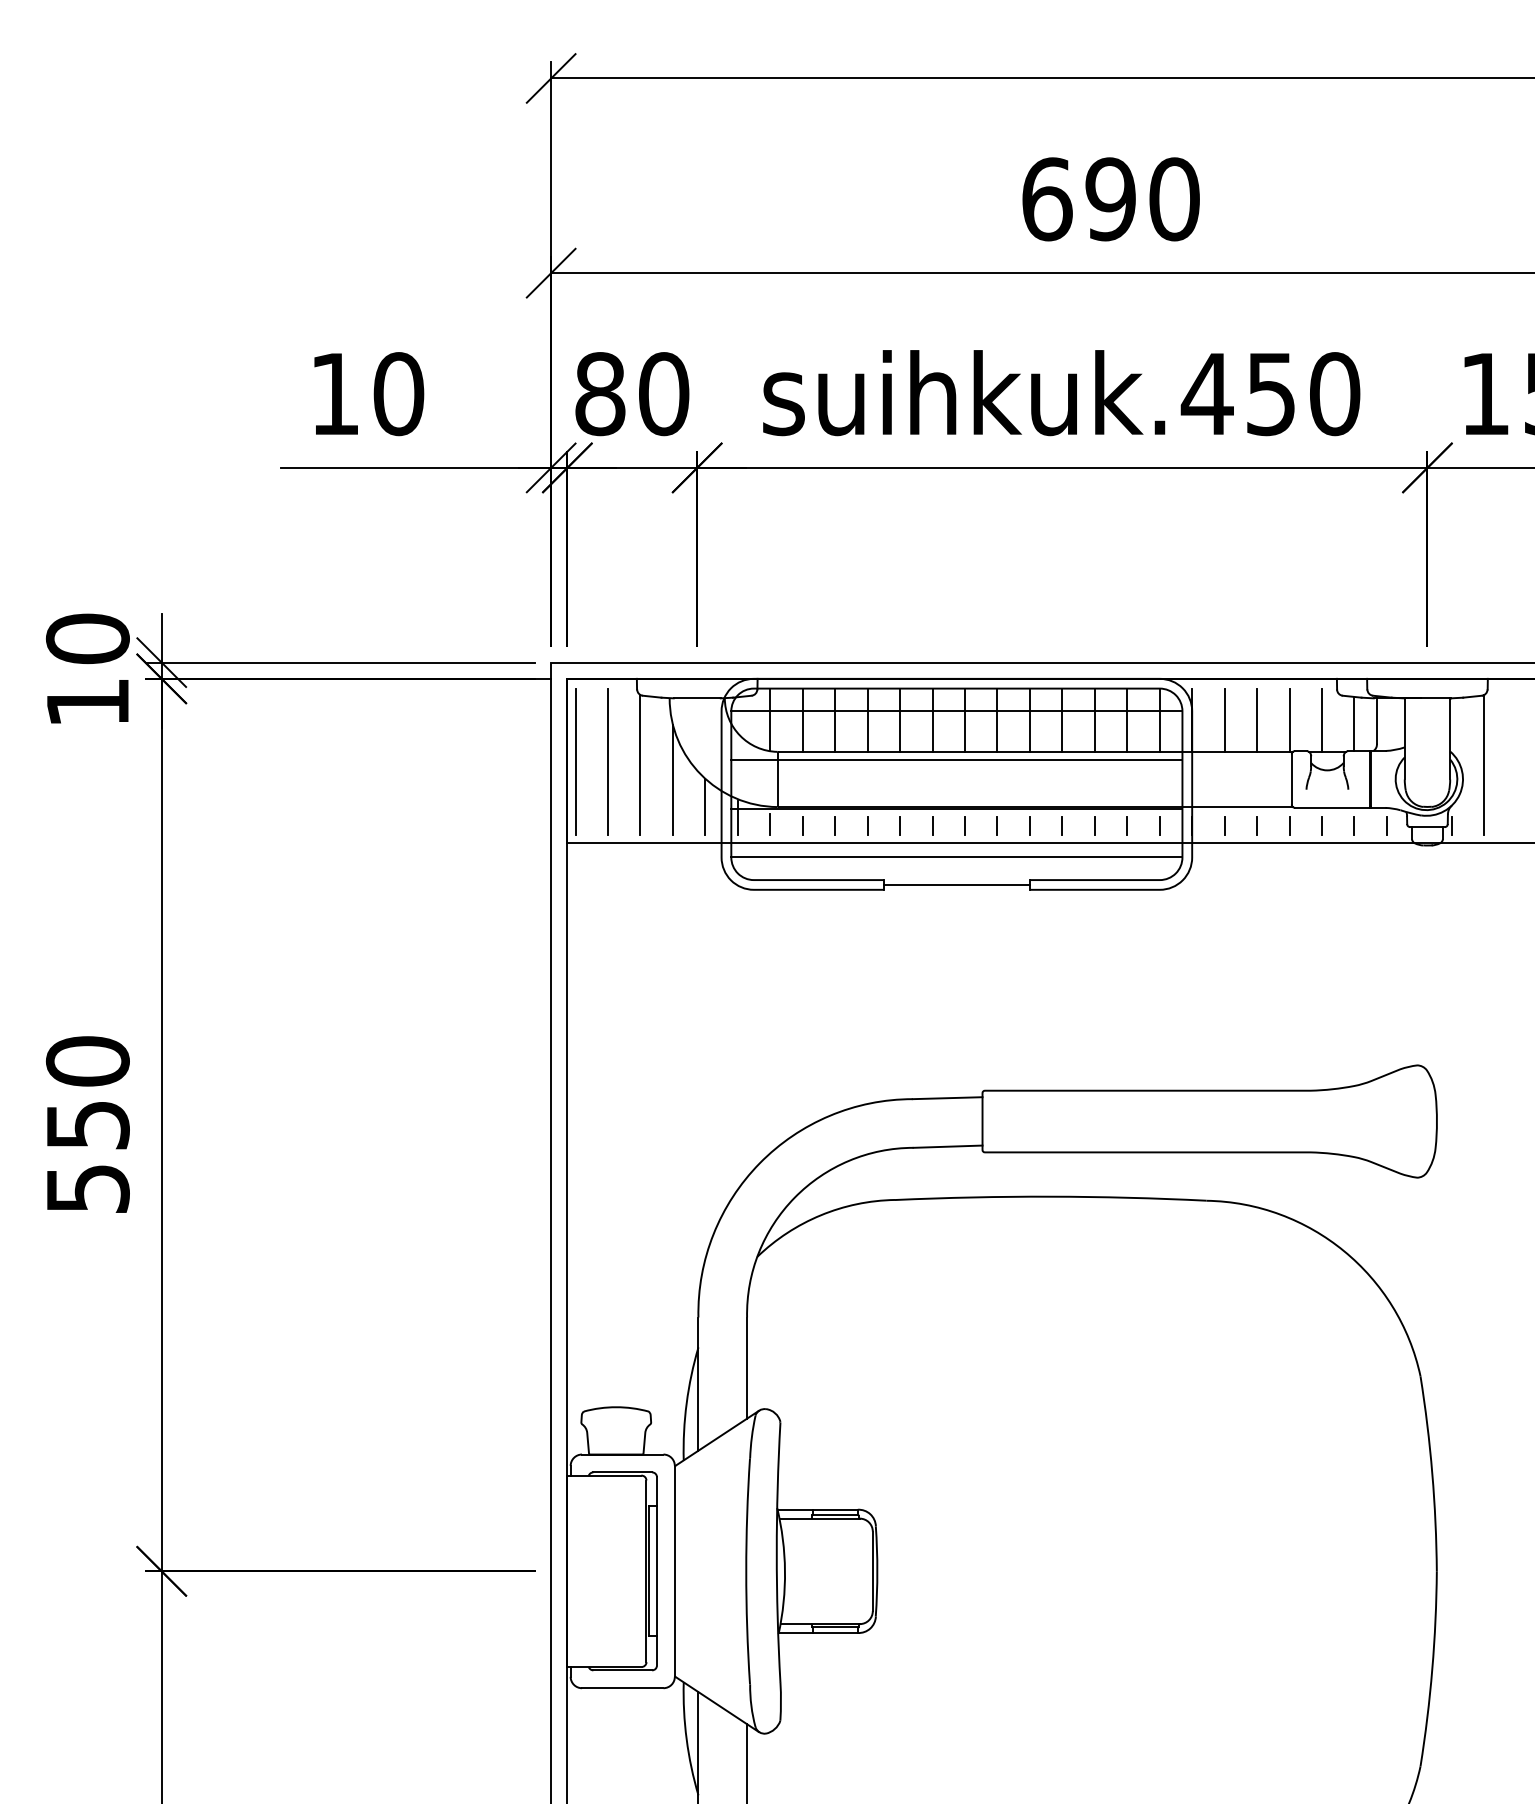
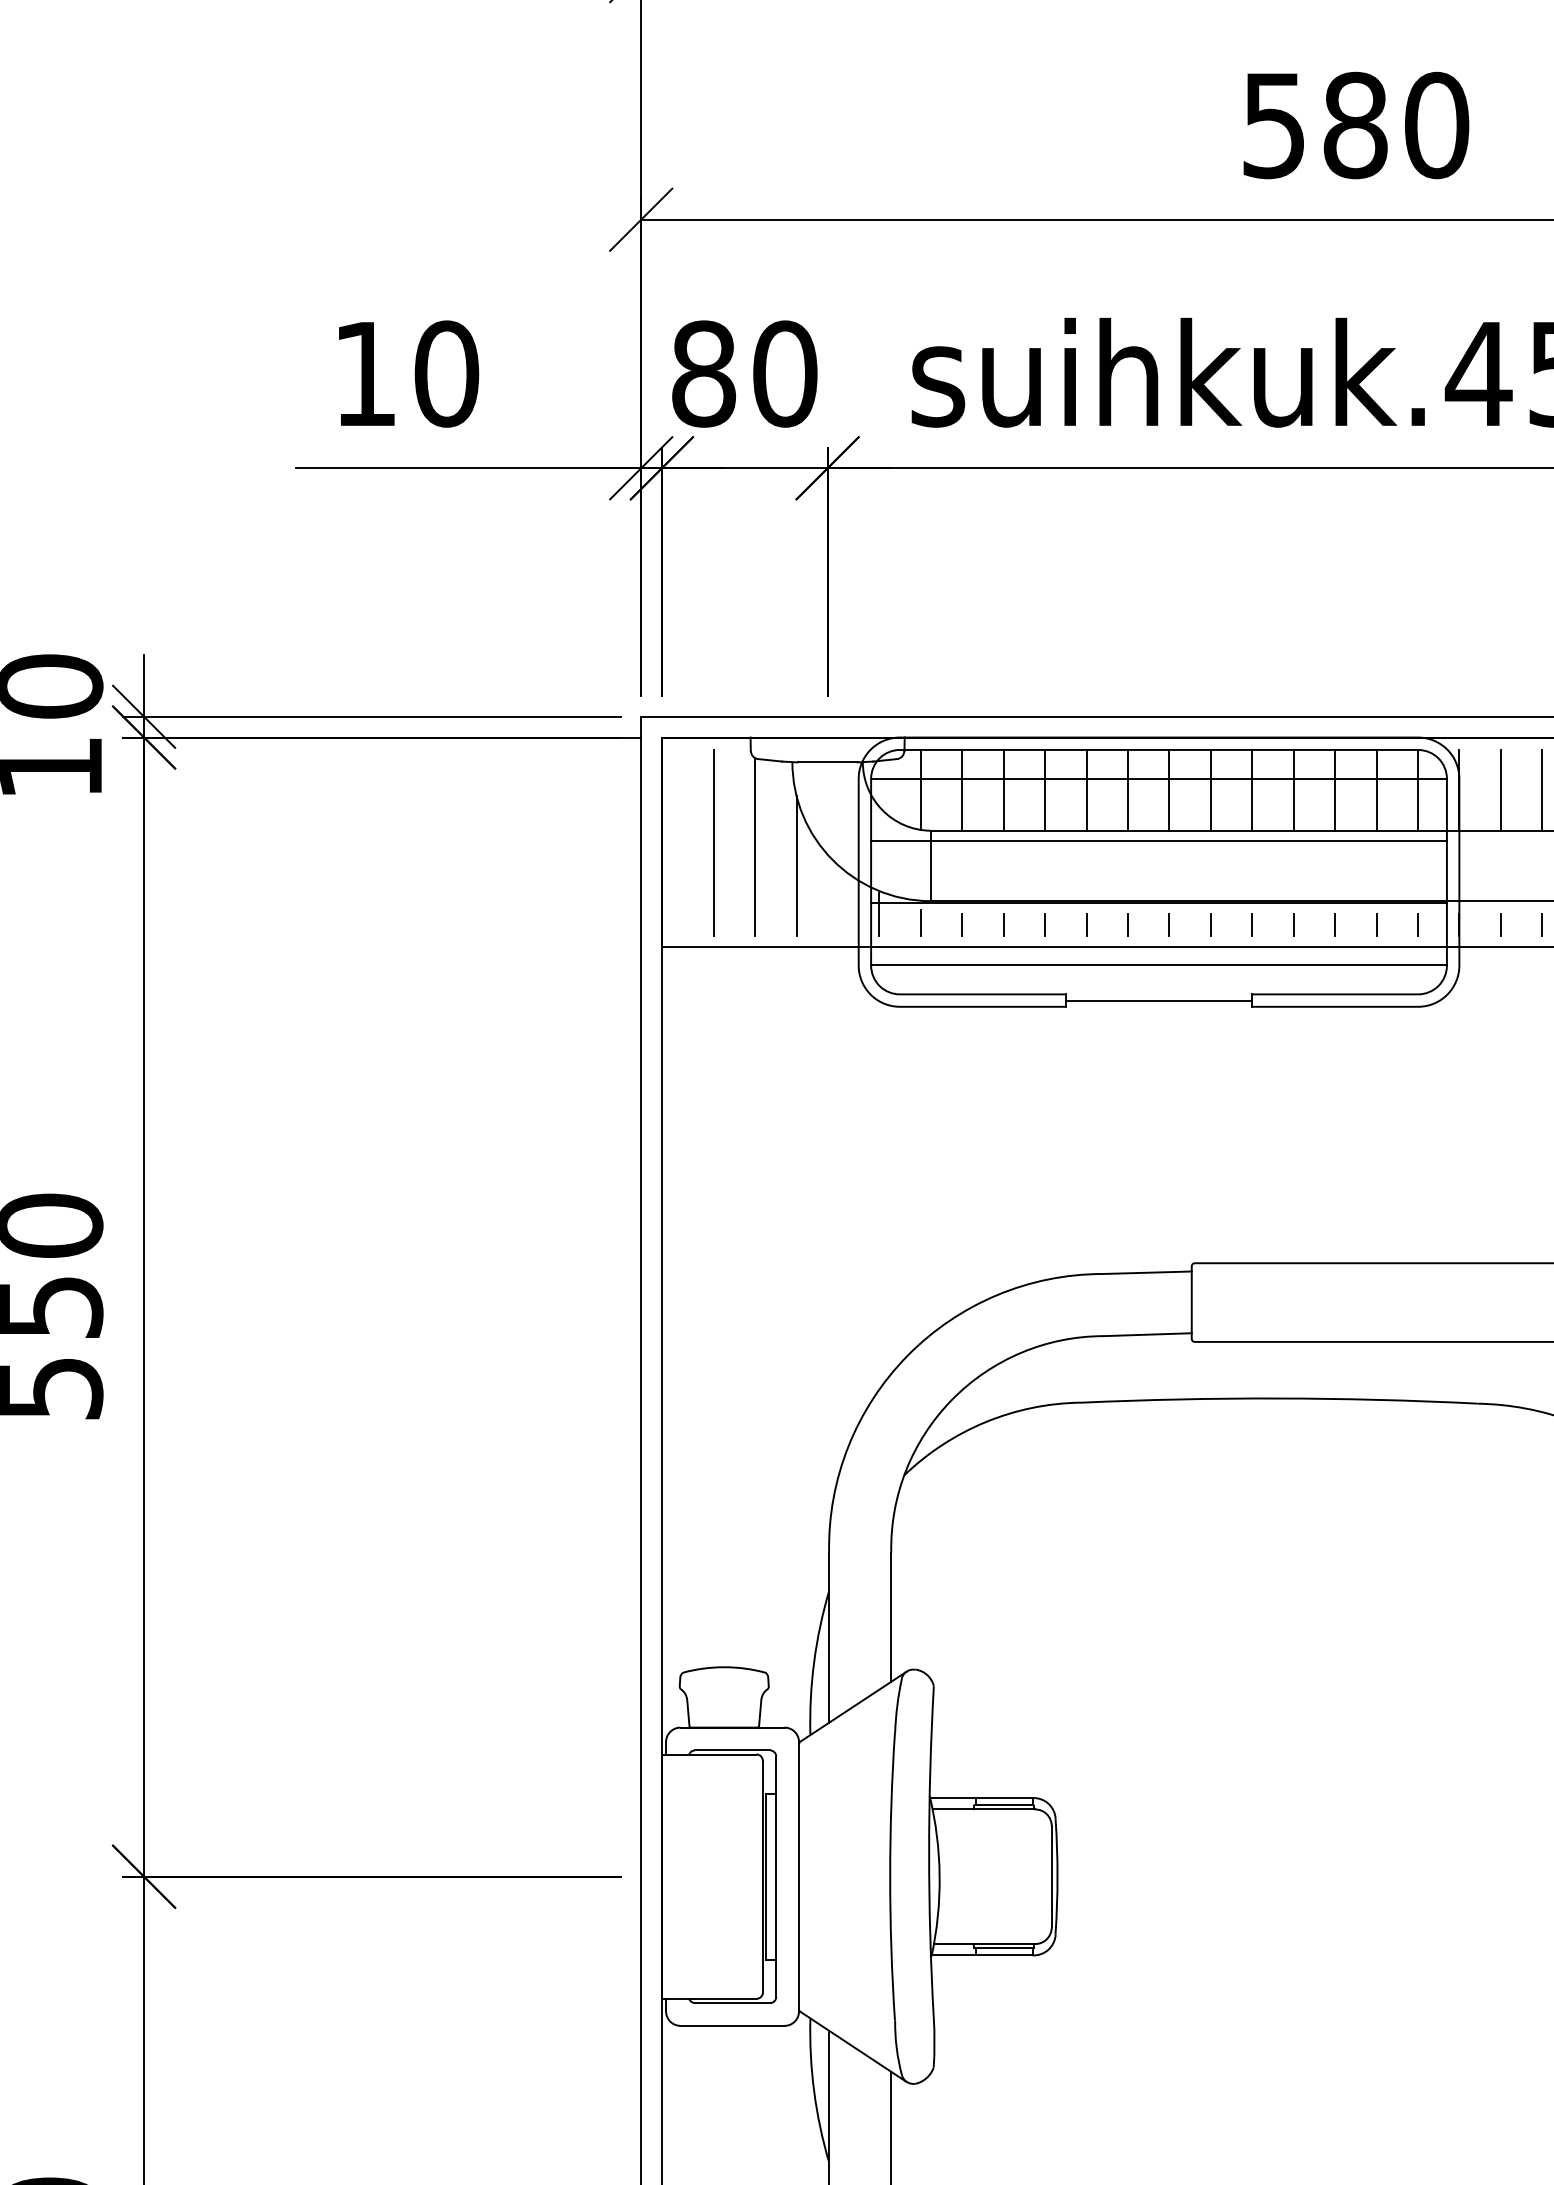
text: (1078, 199) -> (1314, 125), 690 -> 580
line: (575, 761) -> (672, 843), removed
line: (705, 806) -> (838, 900), removed

